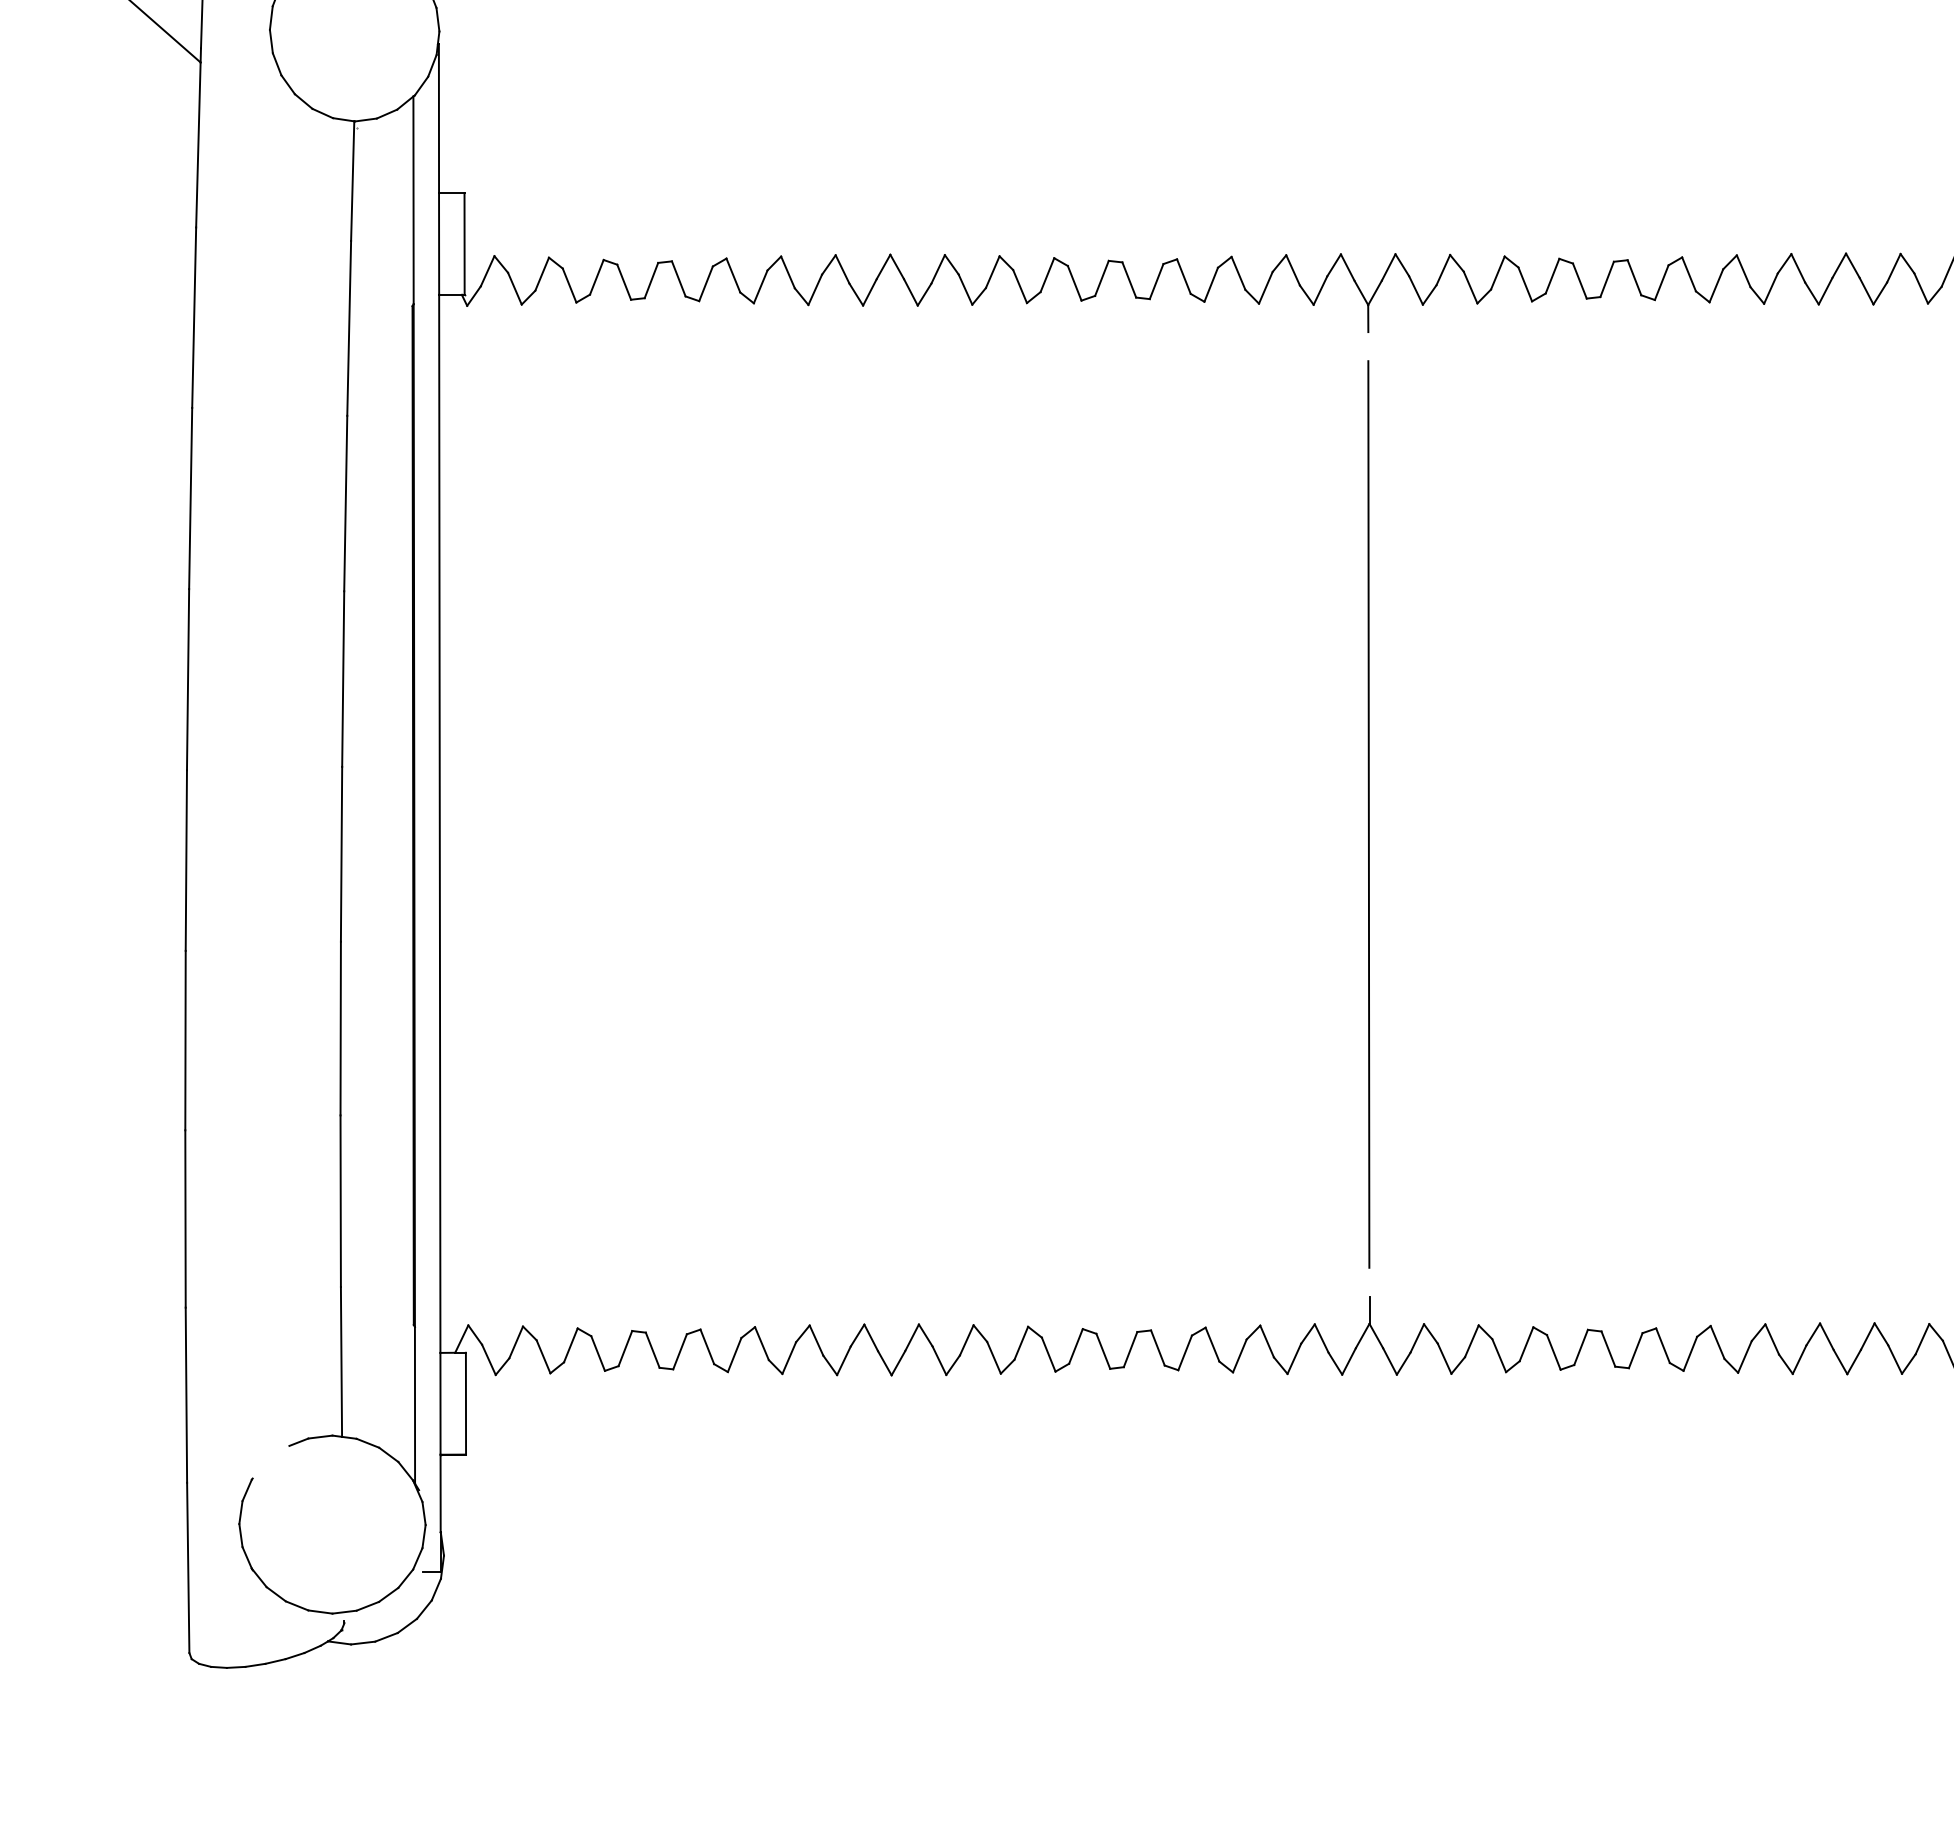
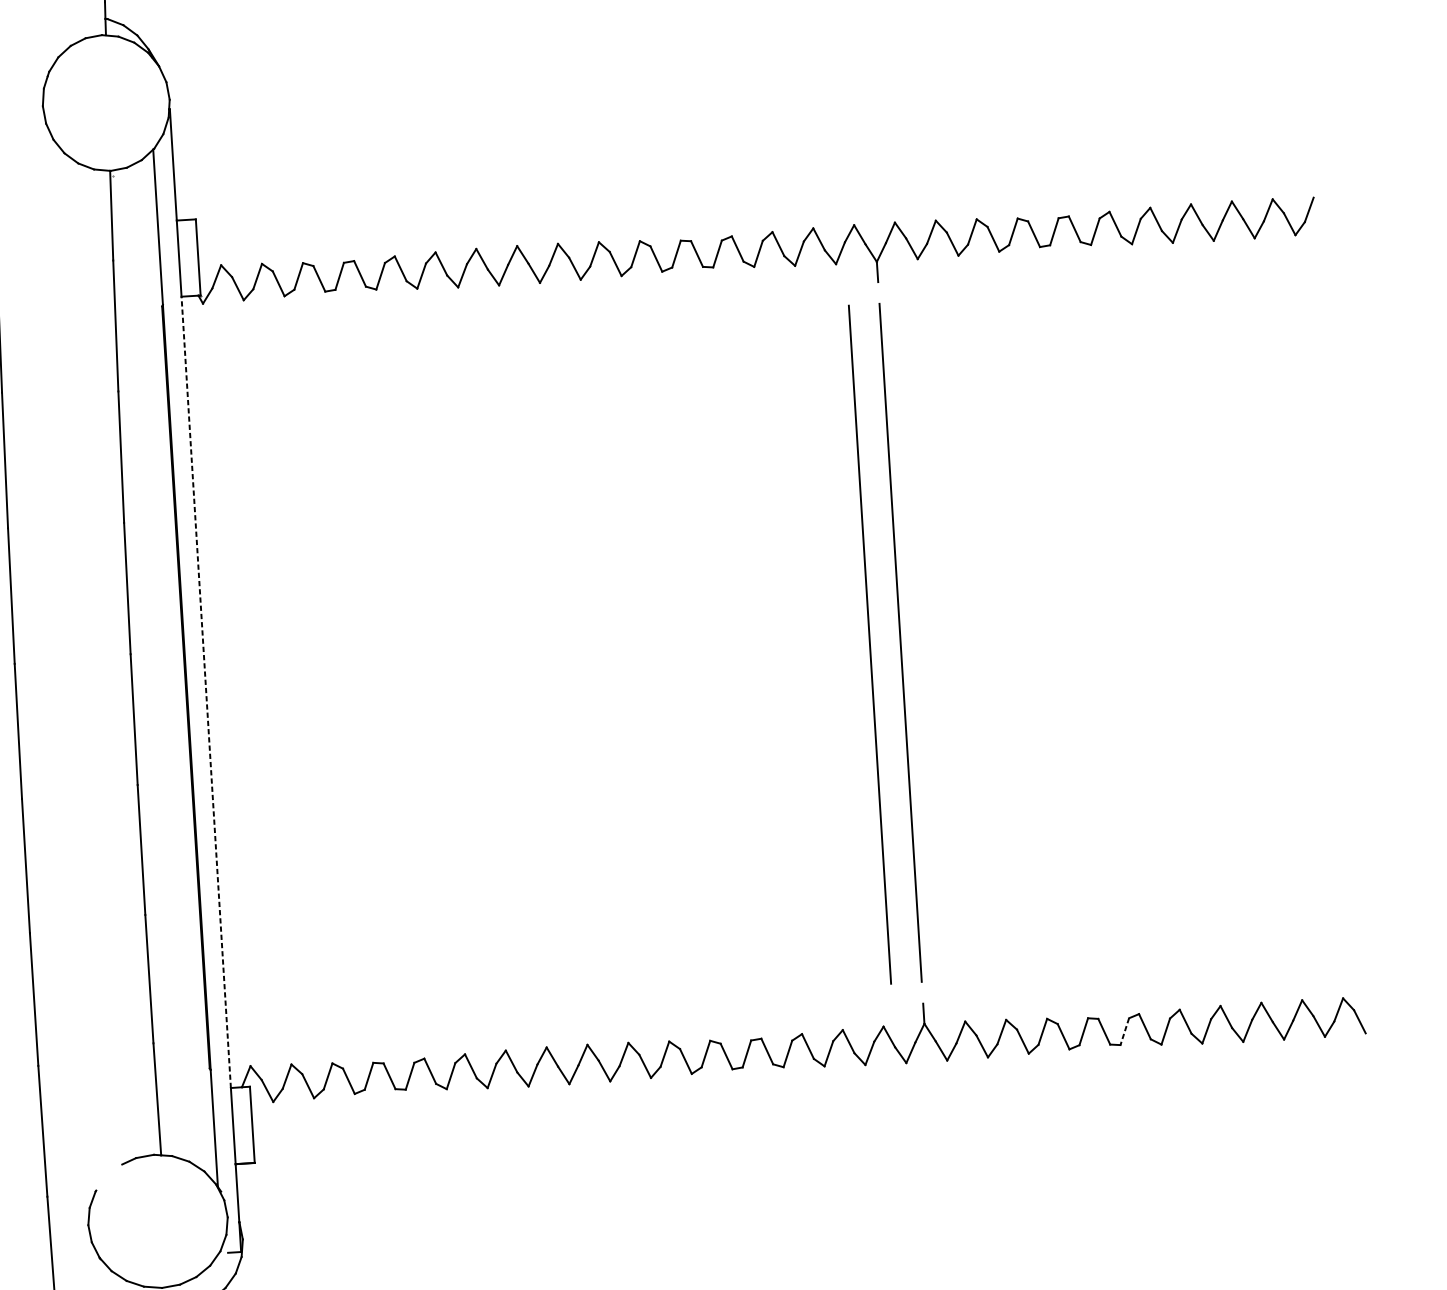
line: (1327, 814) -> (869, 644), added
line: (439, 823) -> (206, 692), solid -> dashed
line: (1635, 1350) -> (1124, 1031), solid -> dashed

